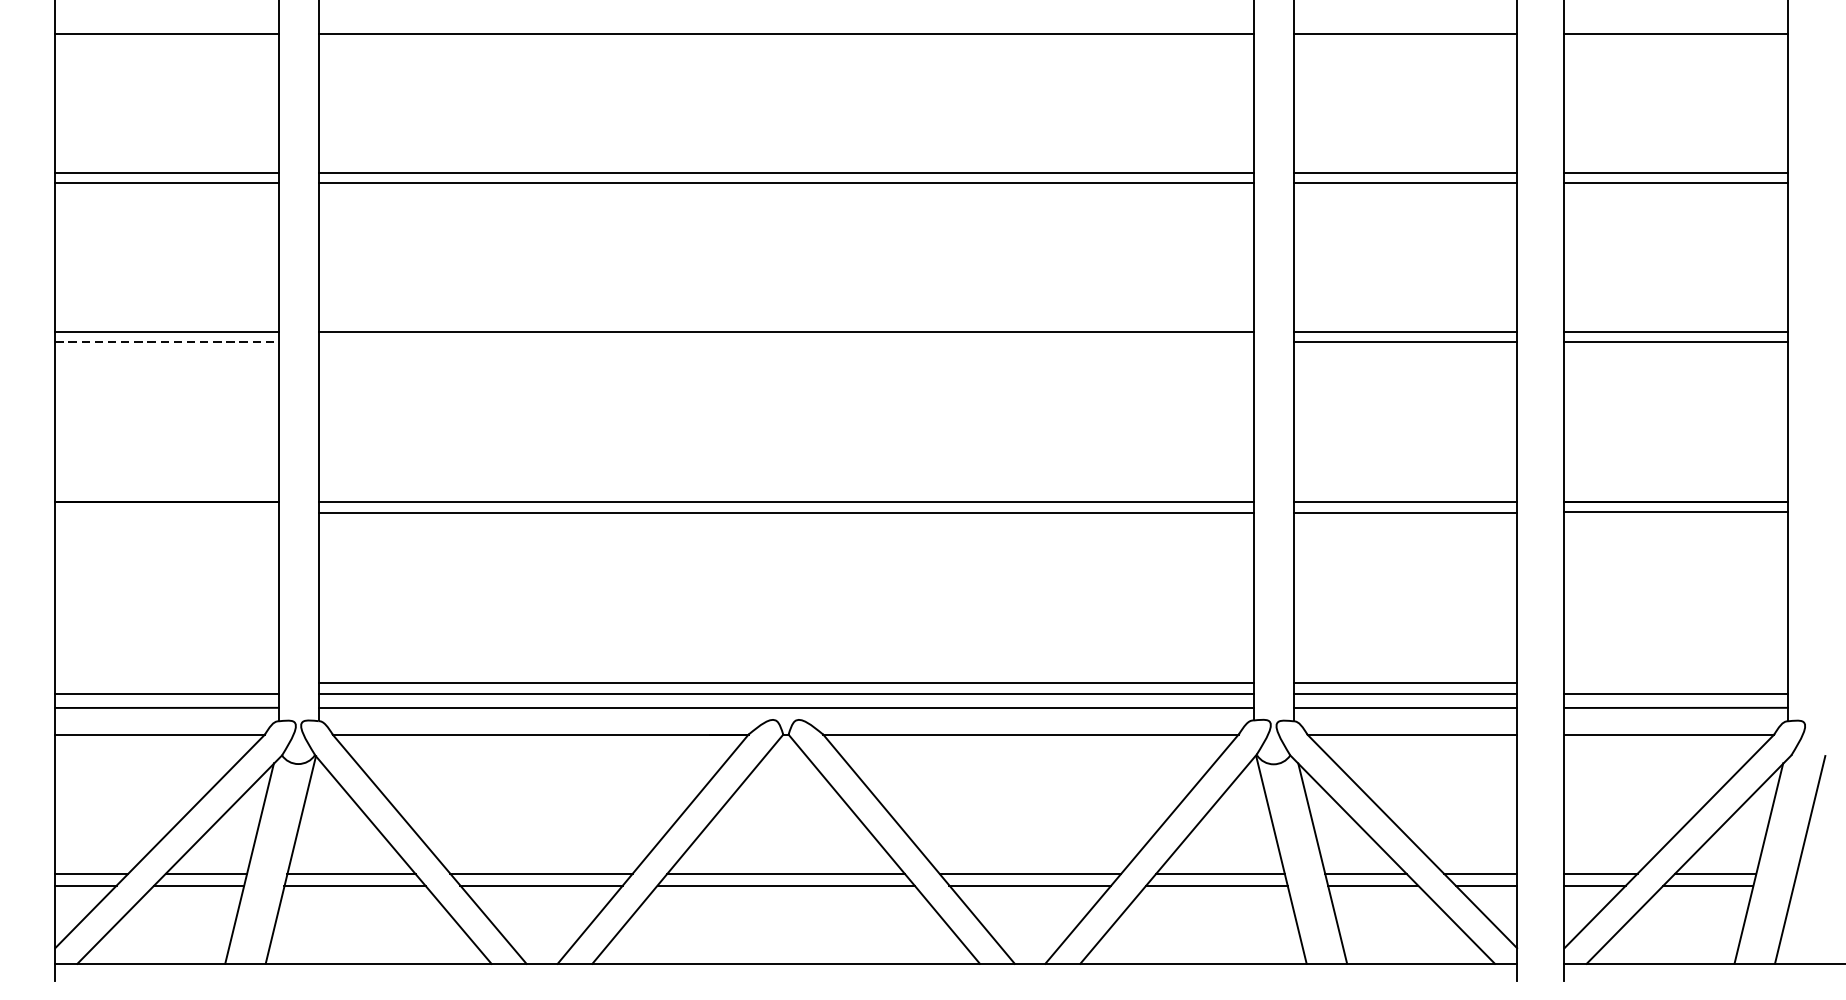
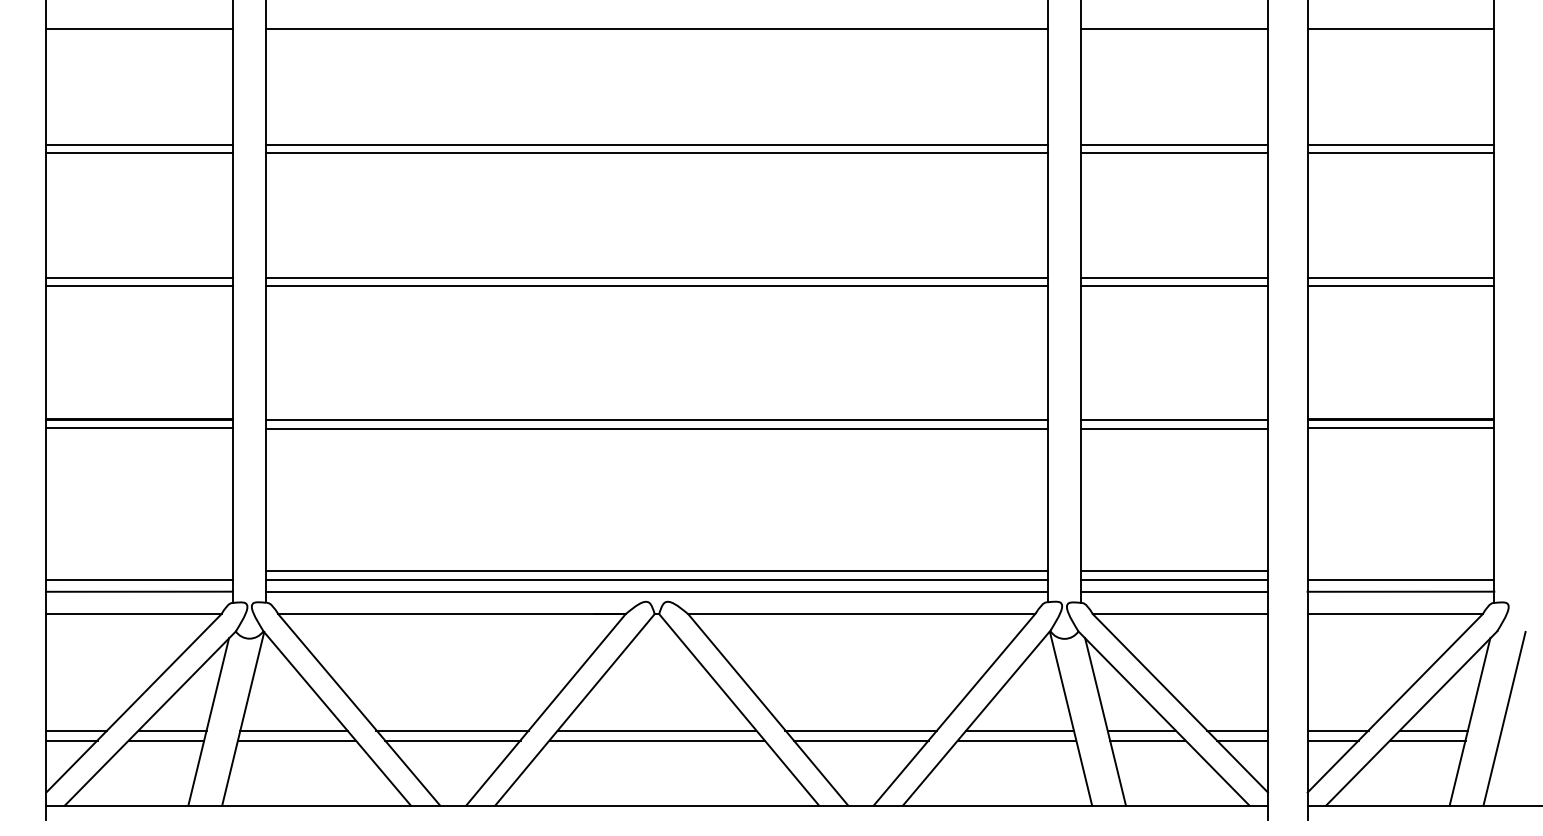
line: (167, 342) -> (140, 286), dashed -> solid
line: (785, 342) -> (656, 286), added
line: (166, 512) -> (139, 428), added

